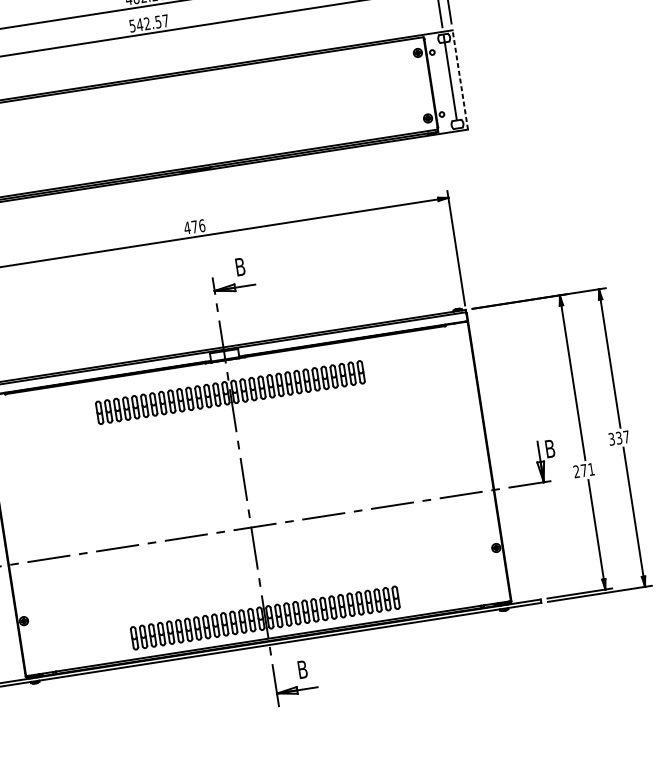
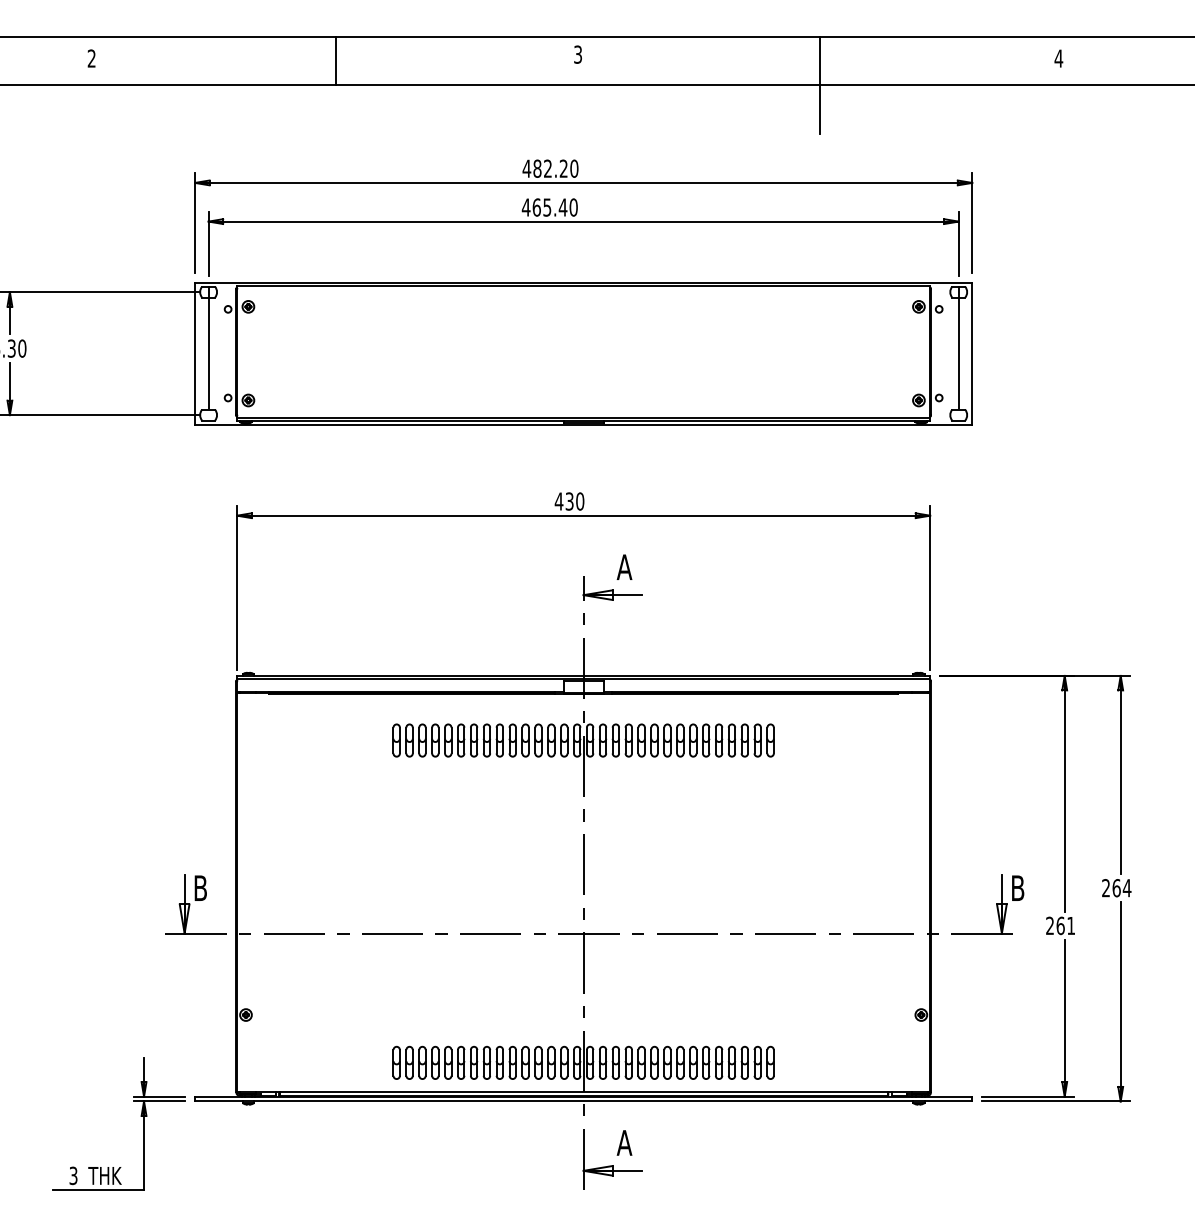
text: (148, 23) -> (549, 207), 542.57 -> 465.40
line: (460, 79) -> (972, 353), dashed -> solid
text: (198, 226) -> (574, 501), 476 -> 430
text: (240, 266) -> (624, 566), B -> A
text: (619, 438) -> (1116, 888), 337 -> 264
text: (583, 470) -> (1060, 925), 271 -> 261
text: (302, 669) -> (624, 1142), B -> A

